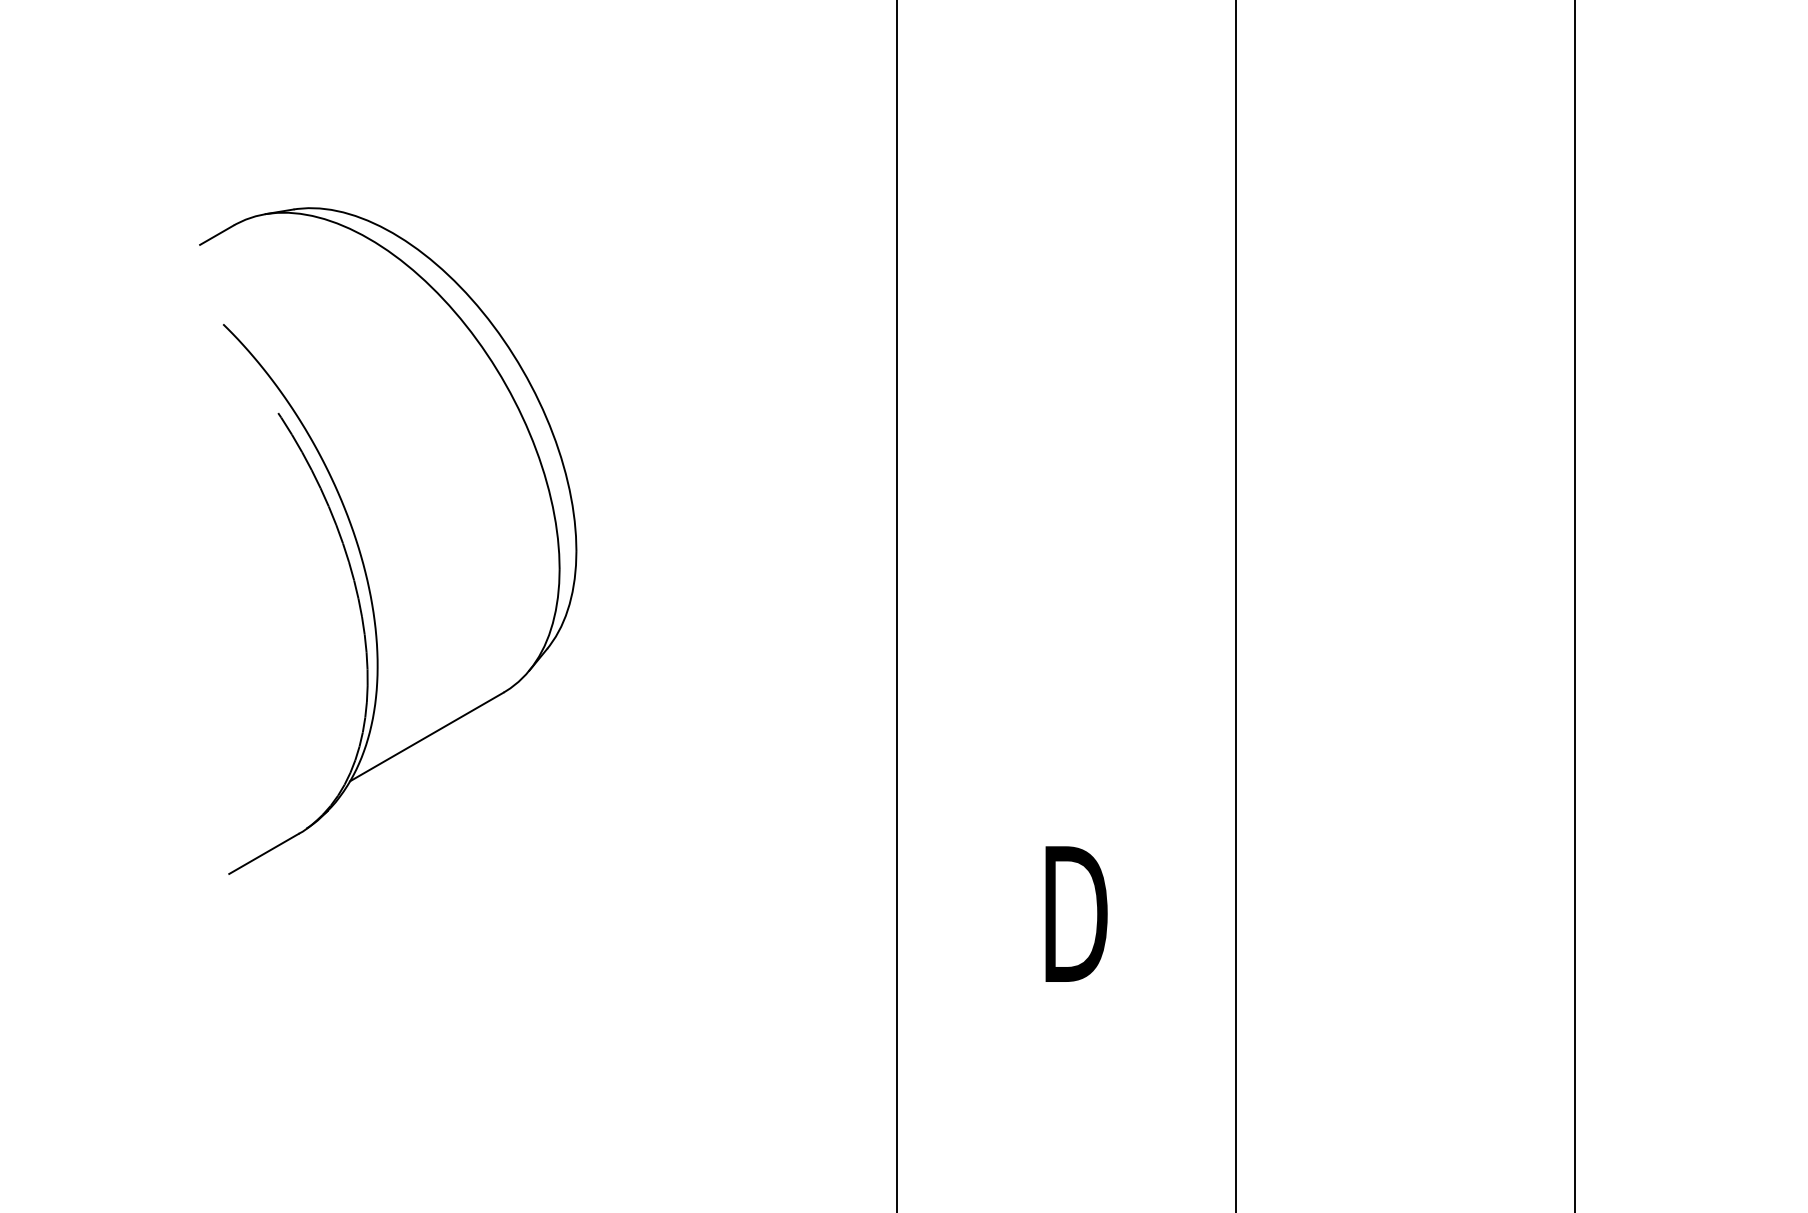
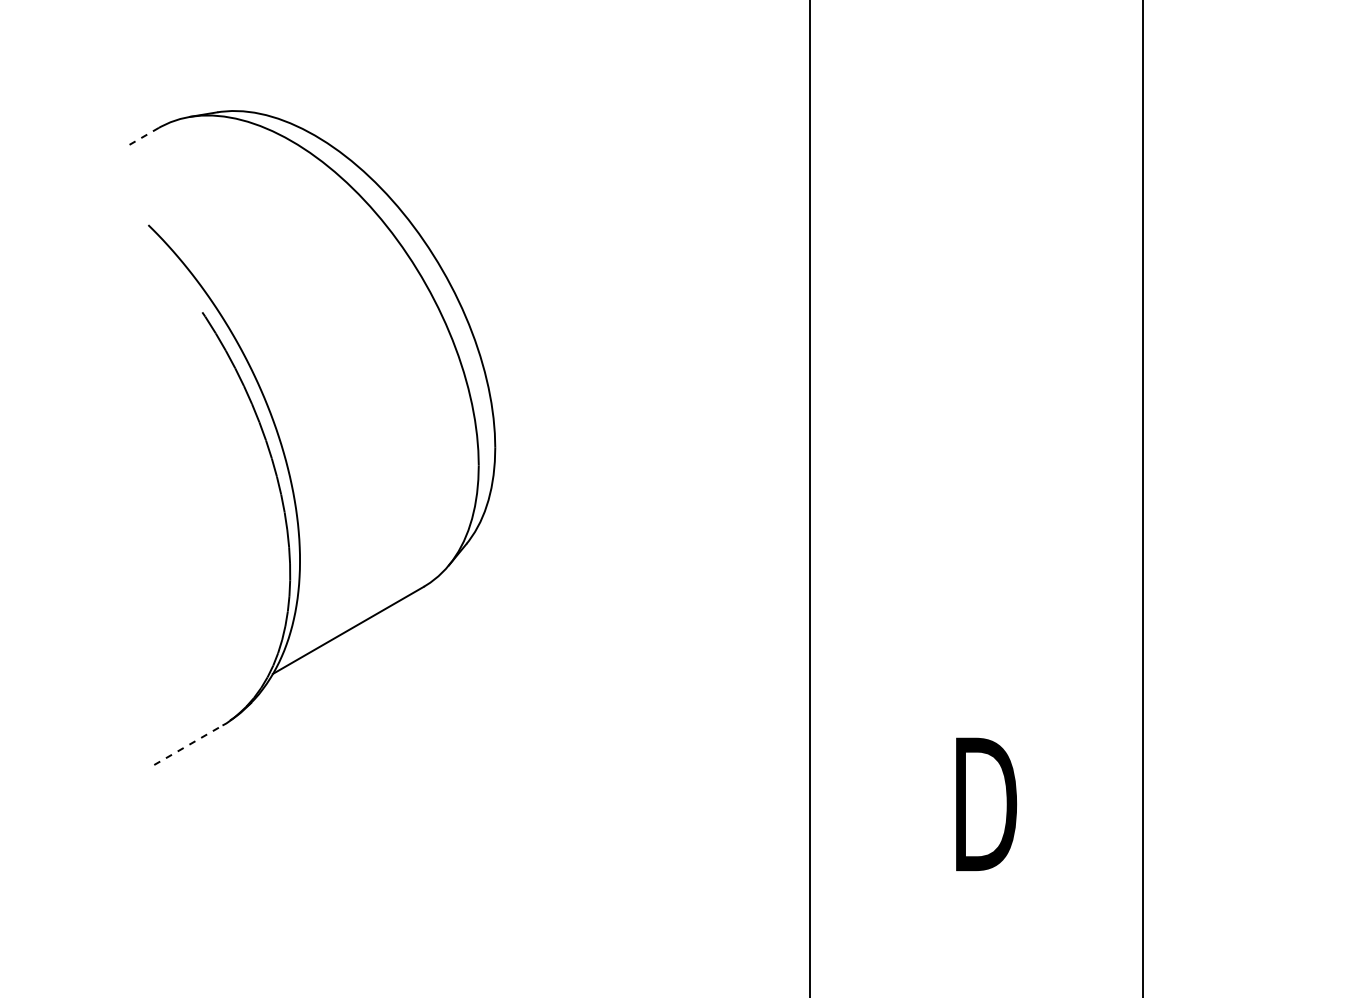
line: (217, 235) -> (142, 137), solid -> dashed
line: (264, 853) -> (188, 744), solid -> dashed

